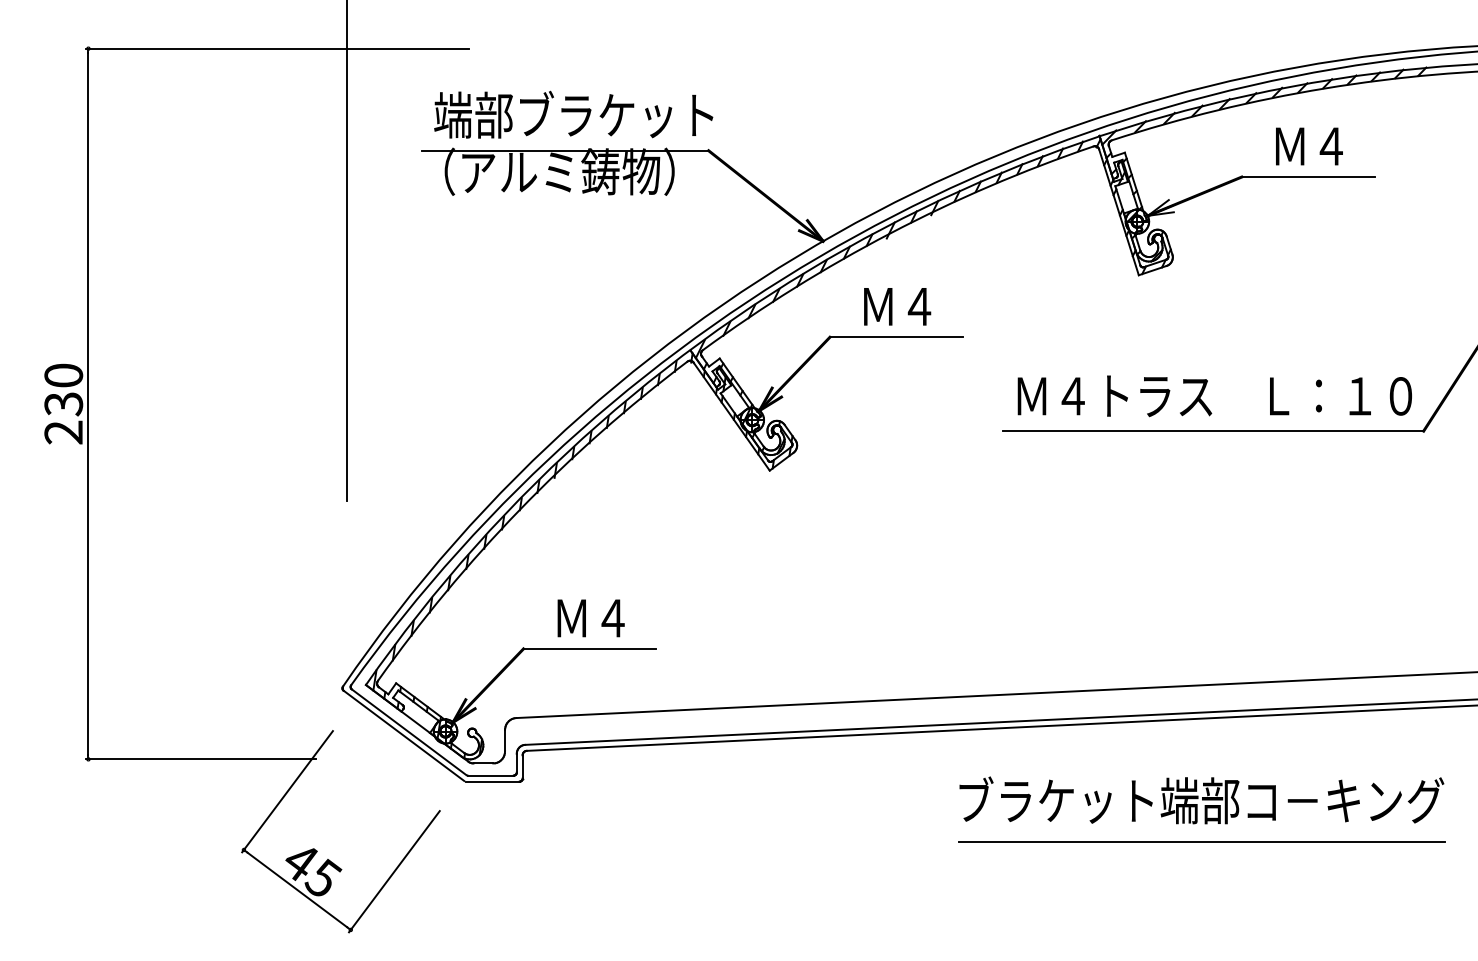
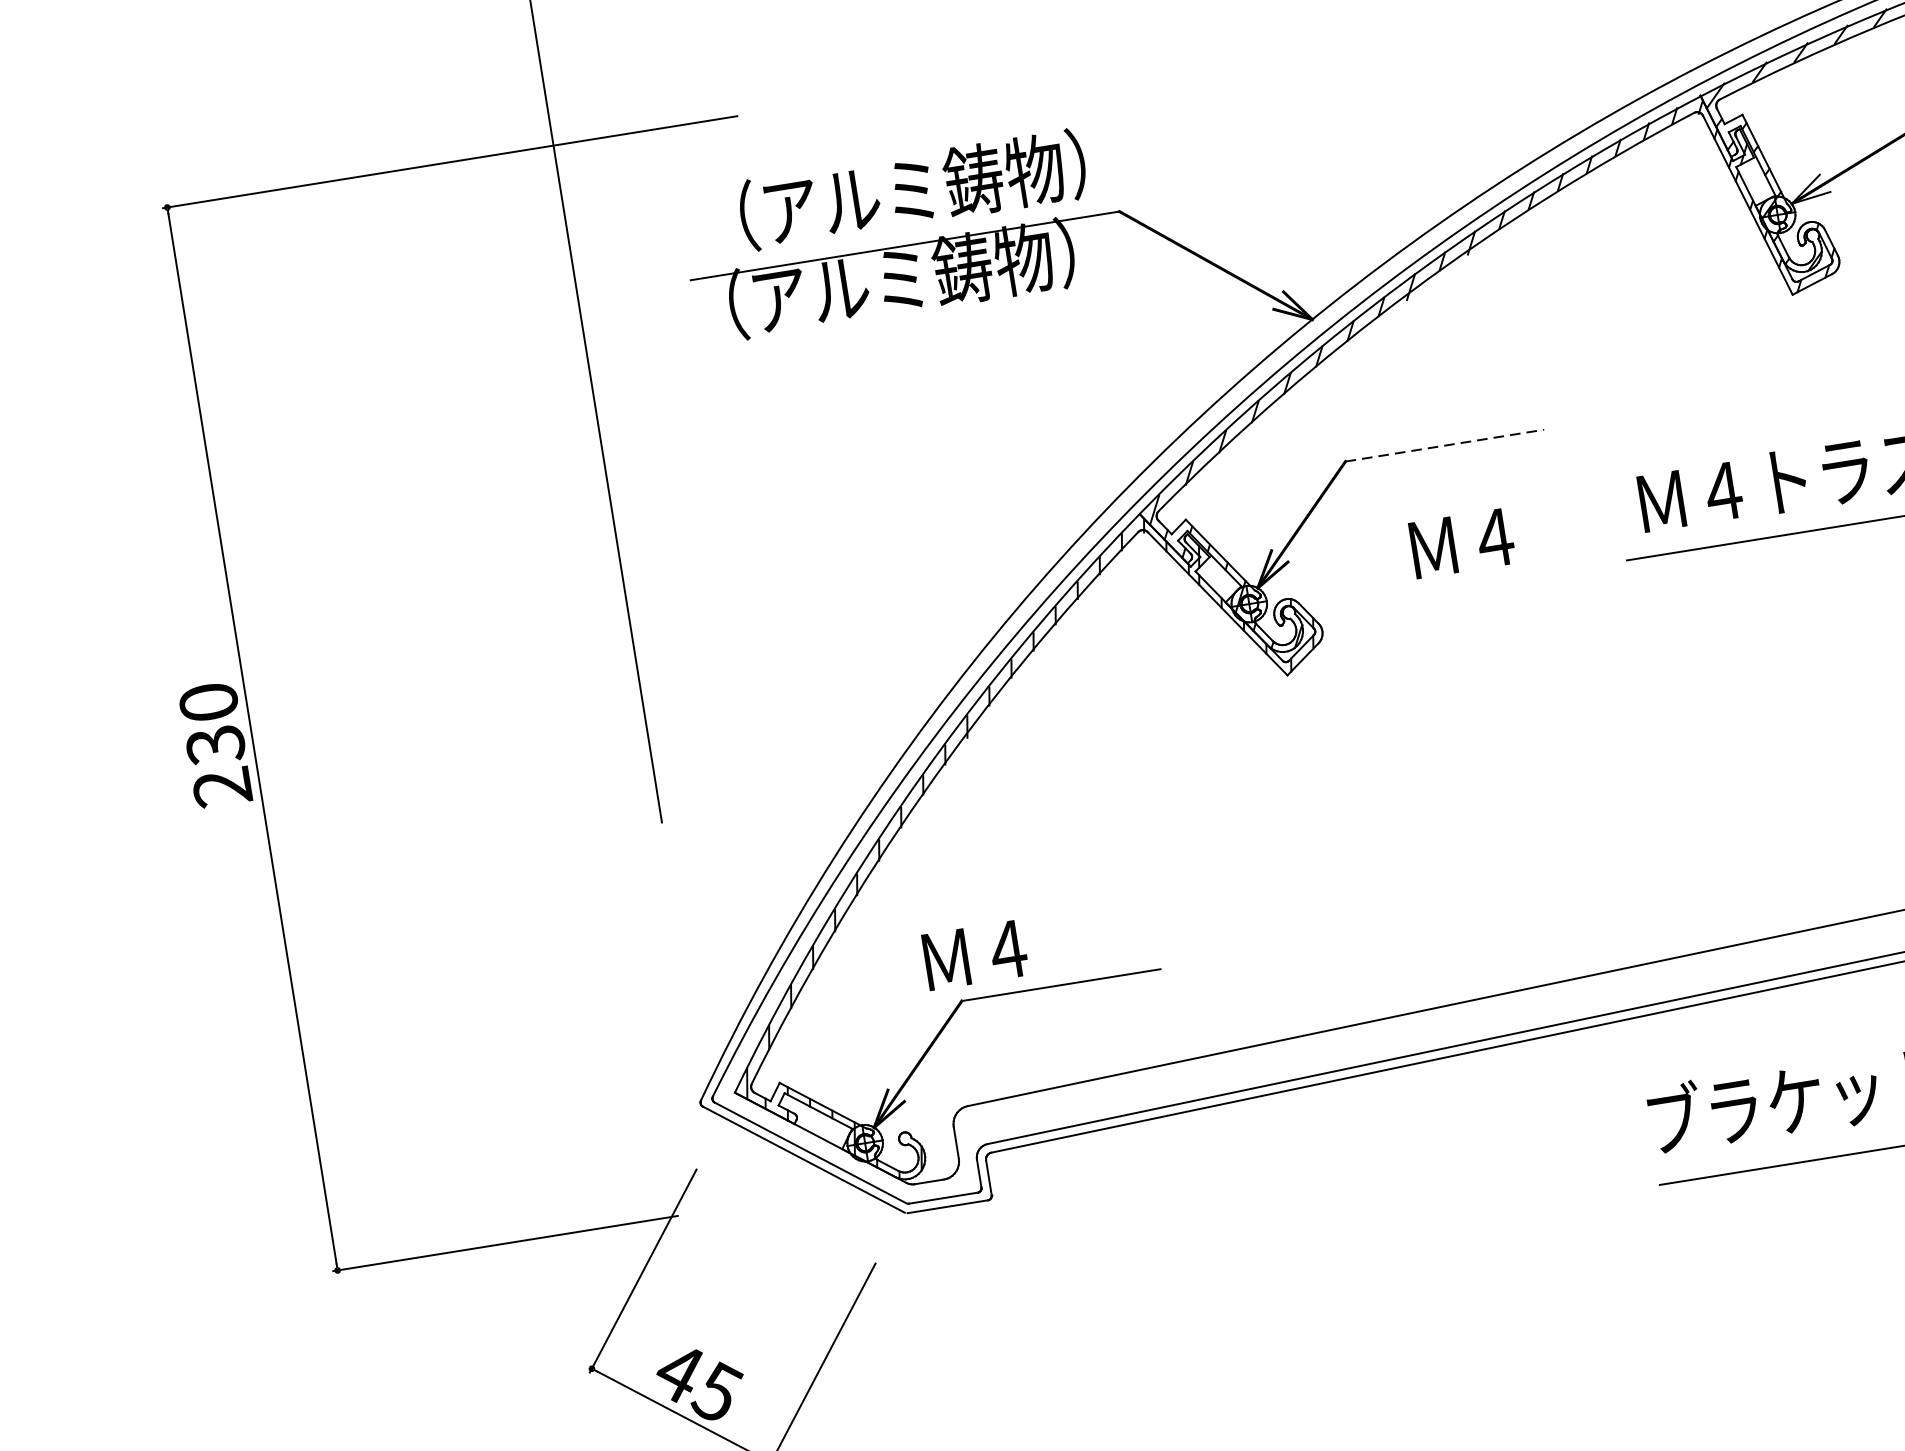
text: (573, 114) -> (908, 189), 端部ブラケット -> （アルミ鋳物）
text: (897, 306) -> (1462, 542), moved
line: (896, 337) -> (1445, 445), solid -> dashed
text: (590, 618) -> (974, 955), moved

